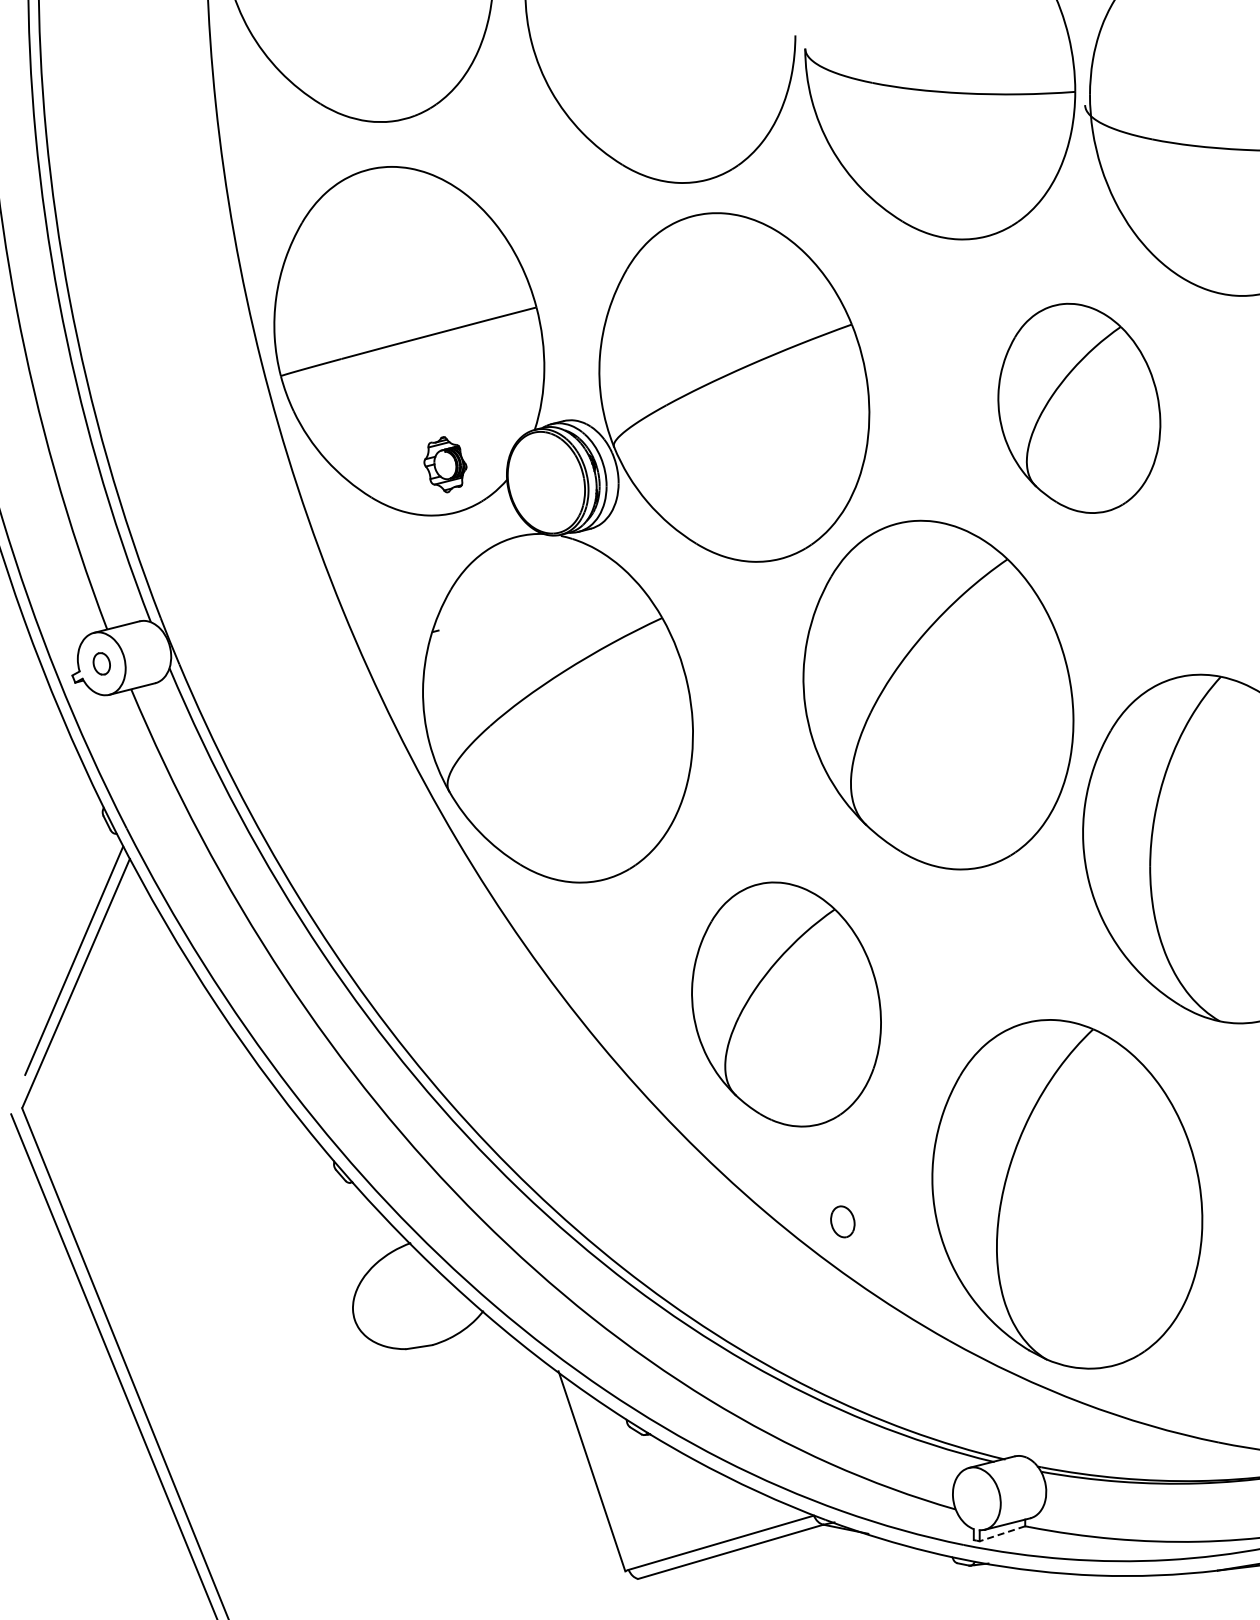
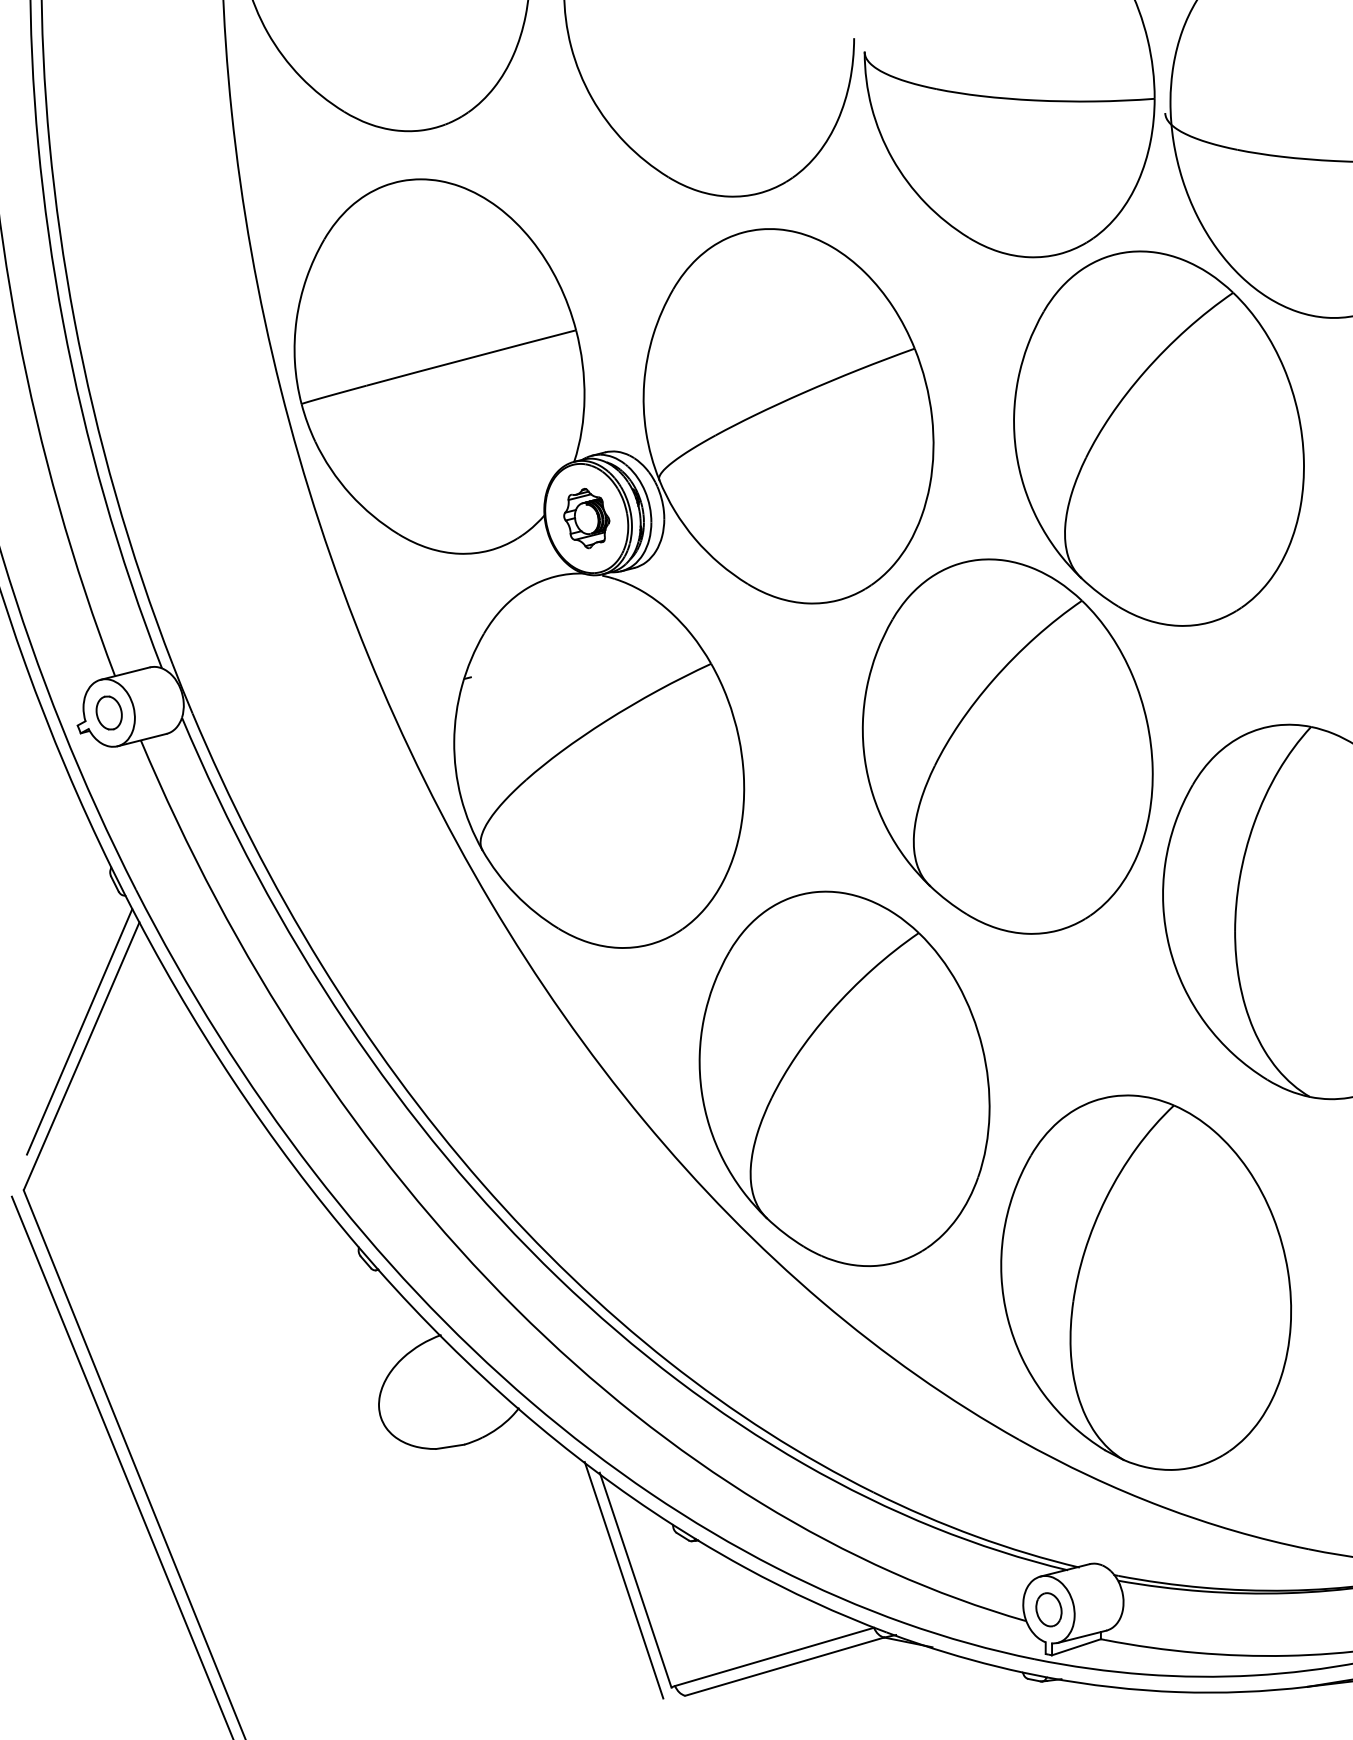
part: (1079, 408) -> (1159, 438), size x1.67
part: (445, 464) -> (586, 518), moved
part: (101, 663) -> (108, 712), size x1.43
part: (786, 1004) -> (844, 1078), size x1.43
part: (842, 1221) -> (1048, 1609), moved
line: (580, 1471) -> (623, 1580), added
line: (1002, 1533) -> (1076, 1646), dashed -> solid

